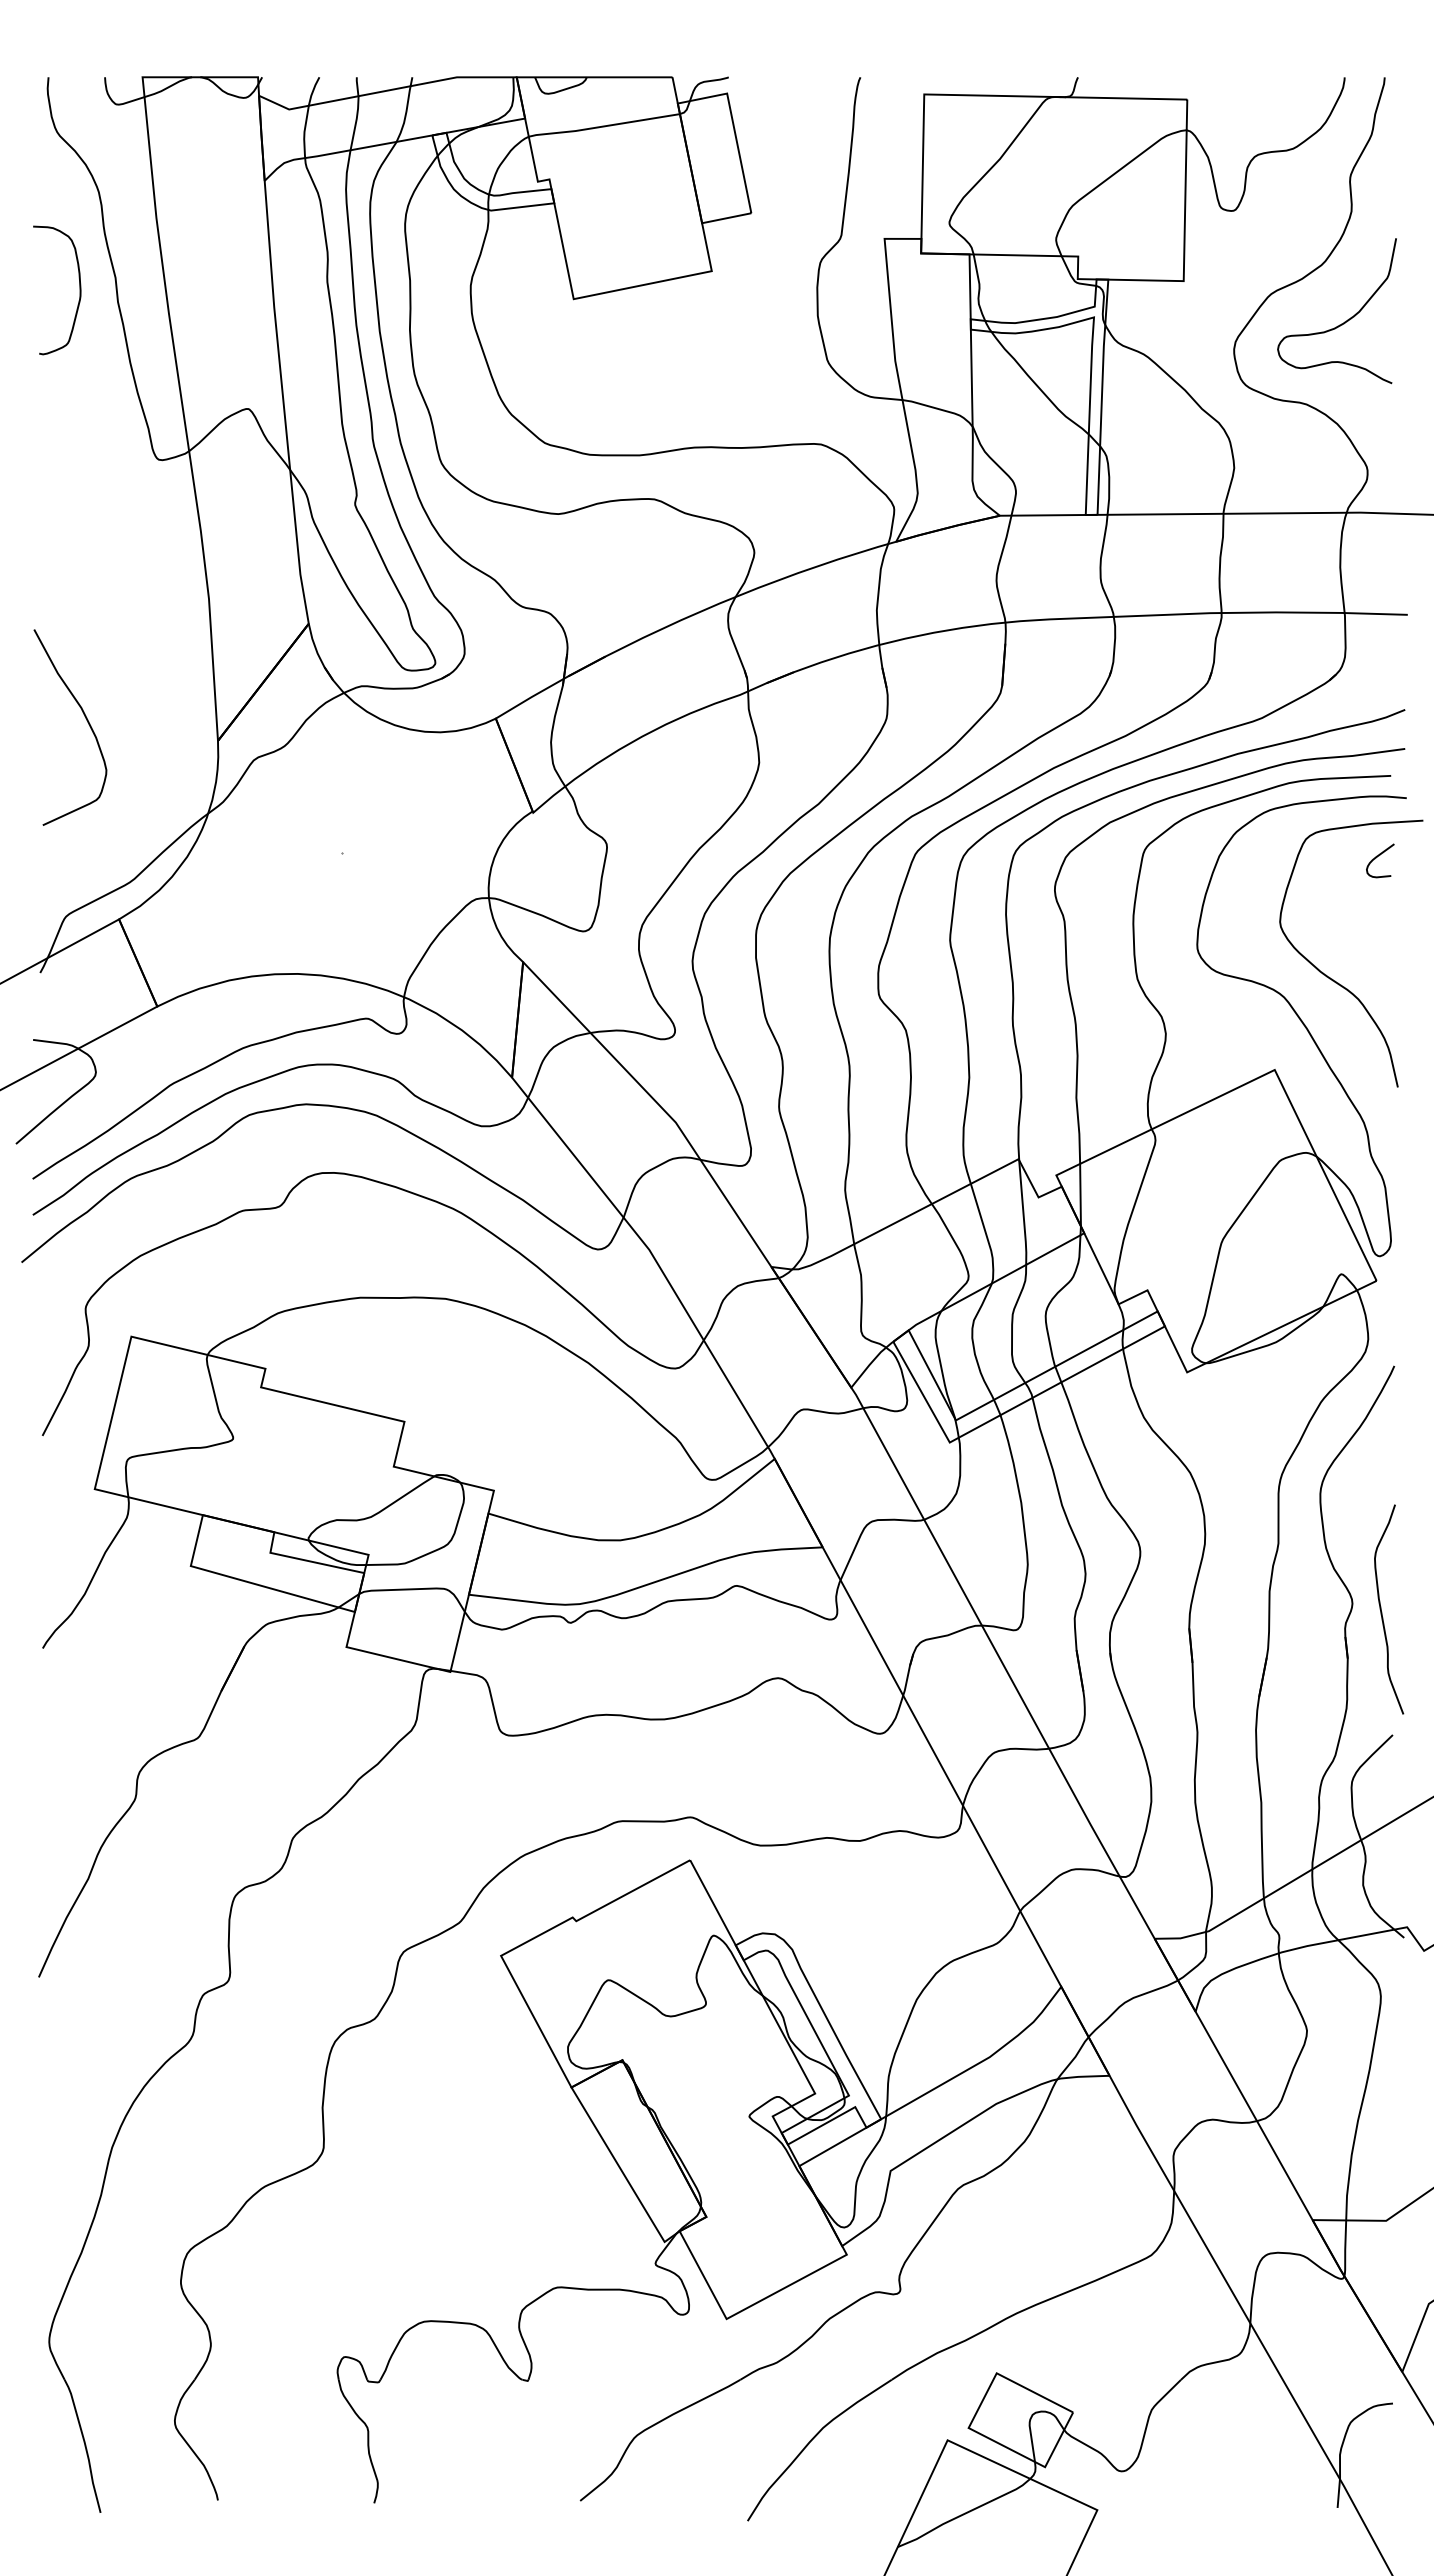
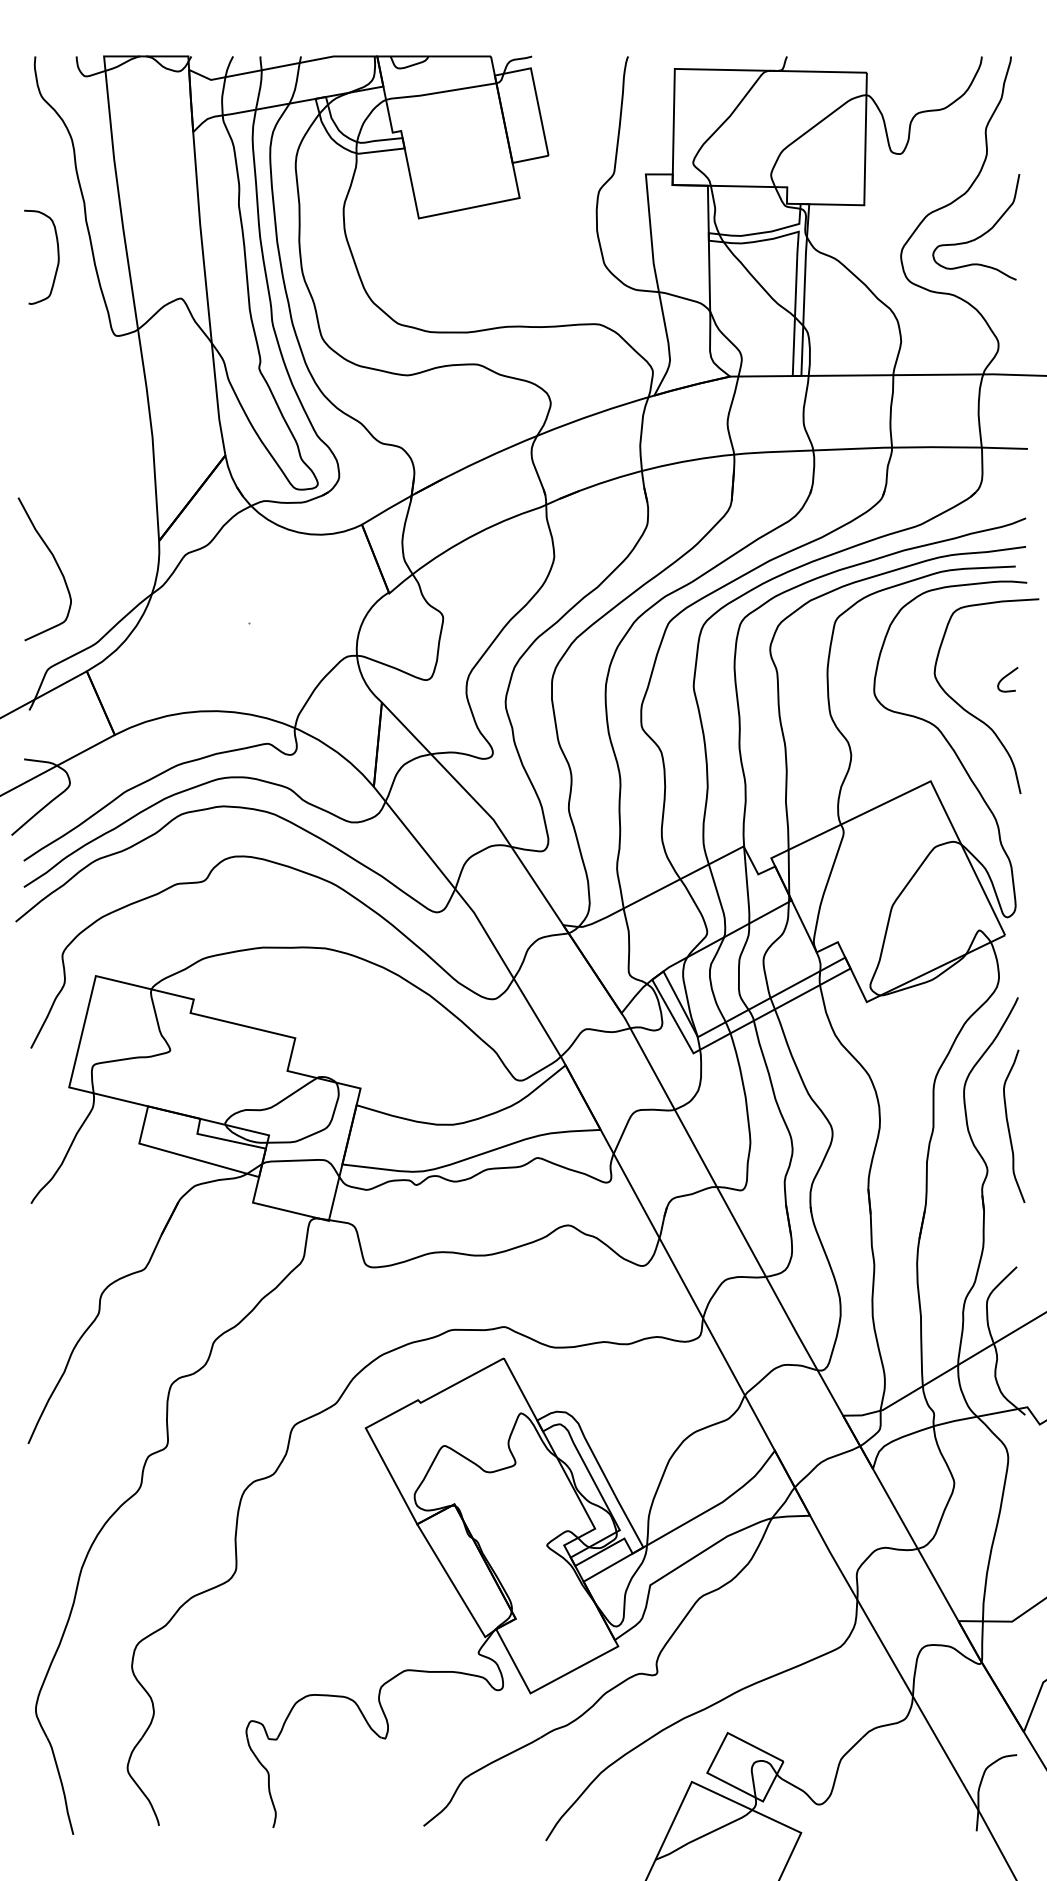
curve: (79, 290) -> (57, 257), moved
curve: (86, 720) -> (56, 564), moved
curve: (1377, 857) -> (1005, 677), moved
curve: (1382, 1612) -> (1009, 1128), moved

